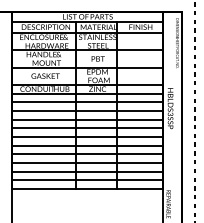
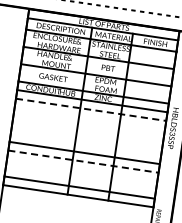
line: (87, 102) -> (91, 110), solid -> dashed
line: (86, 110) -> (89, 117), removed
line: (86, 119) -> (87, 126), removed
line: (86, 128) -> (86, 135), removed
line: (86, 136) -> (85, 143), removed
line: (87, 154) -> (83, 161), solid -> dashed
line: (86, 162) -> (81, 169), removed
line: (86, 171) -> (80, 178), removed

